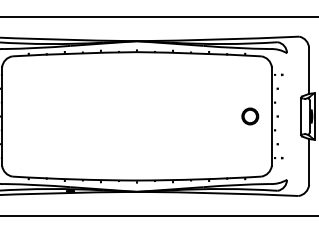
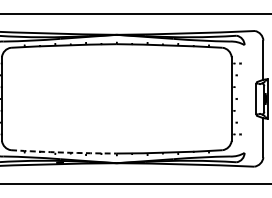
part: (250, 116) -> (213, 99), removed
arc: (74, 179) -> (63, 152), solid -> dashed

